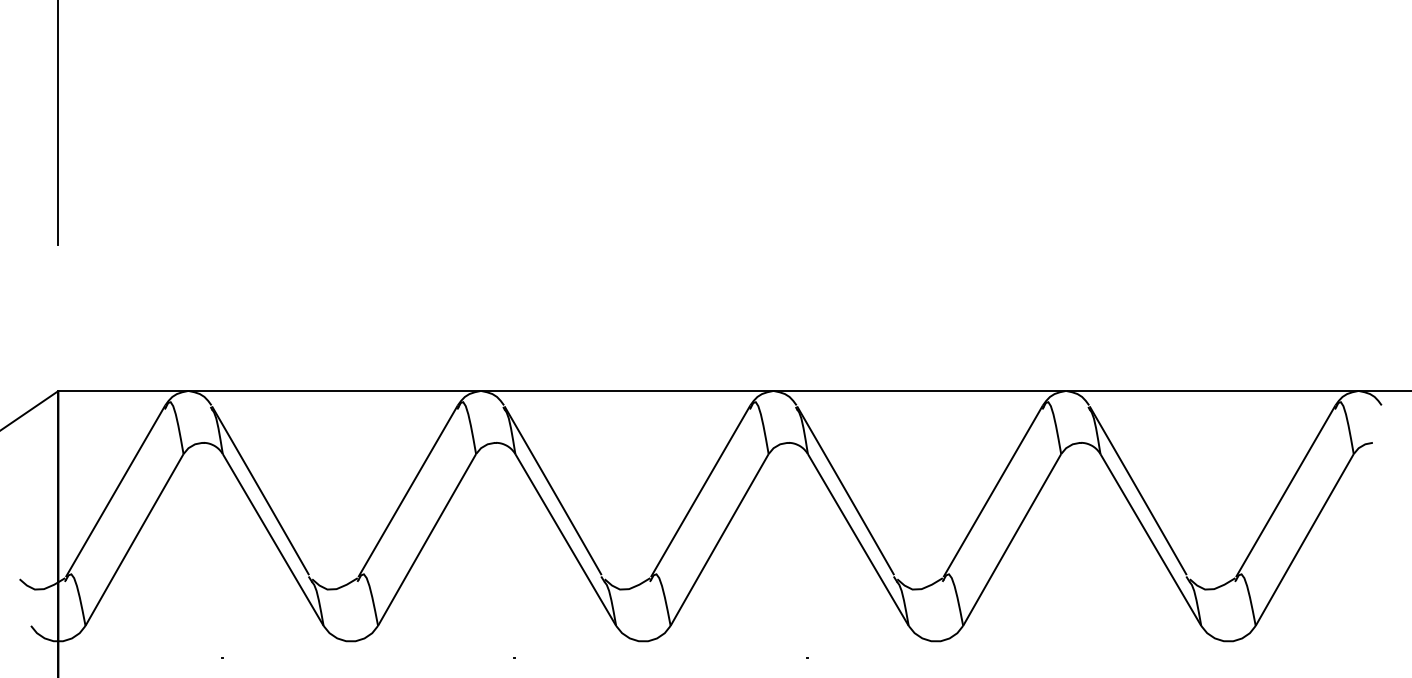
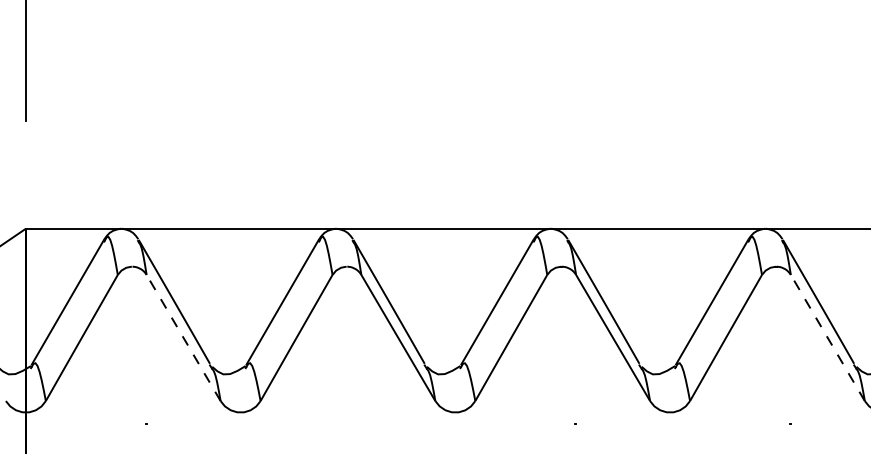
line: (273, 540) -> (183, 338), solid -> dashed
line: (1151, 540) -> (828, 338), solid -> dashed

